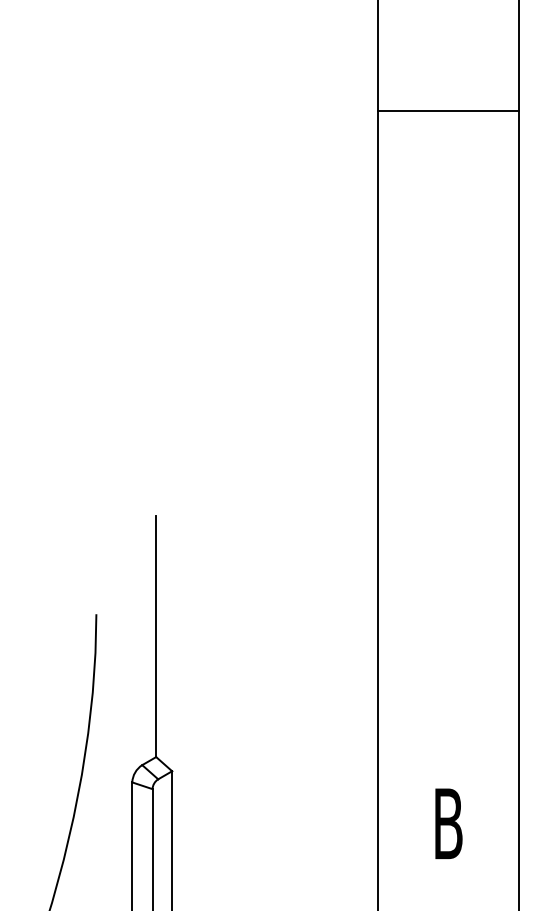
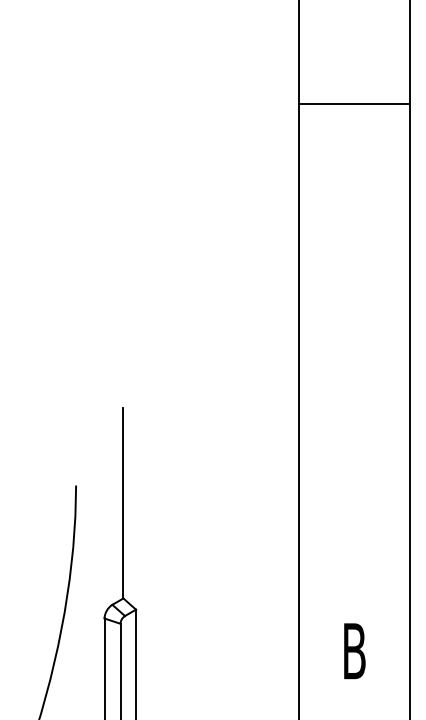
line: (448, 110) -> (354, 103), moved

